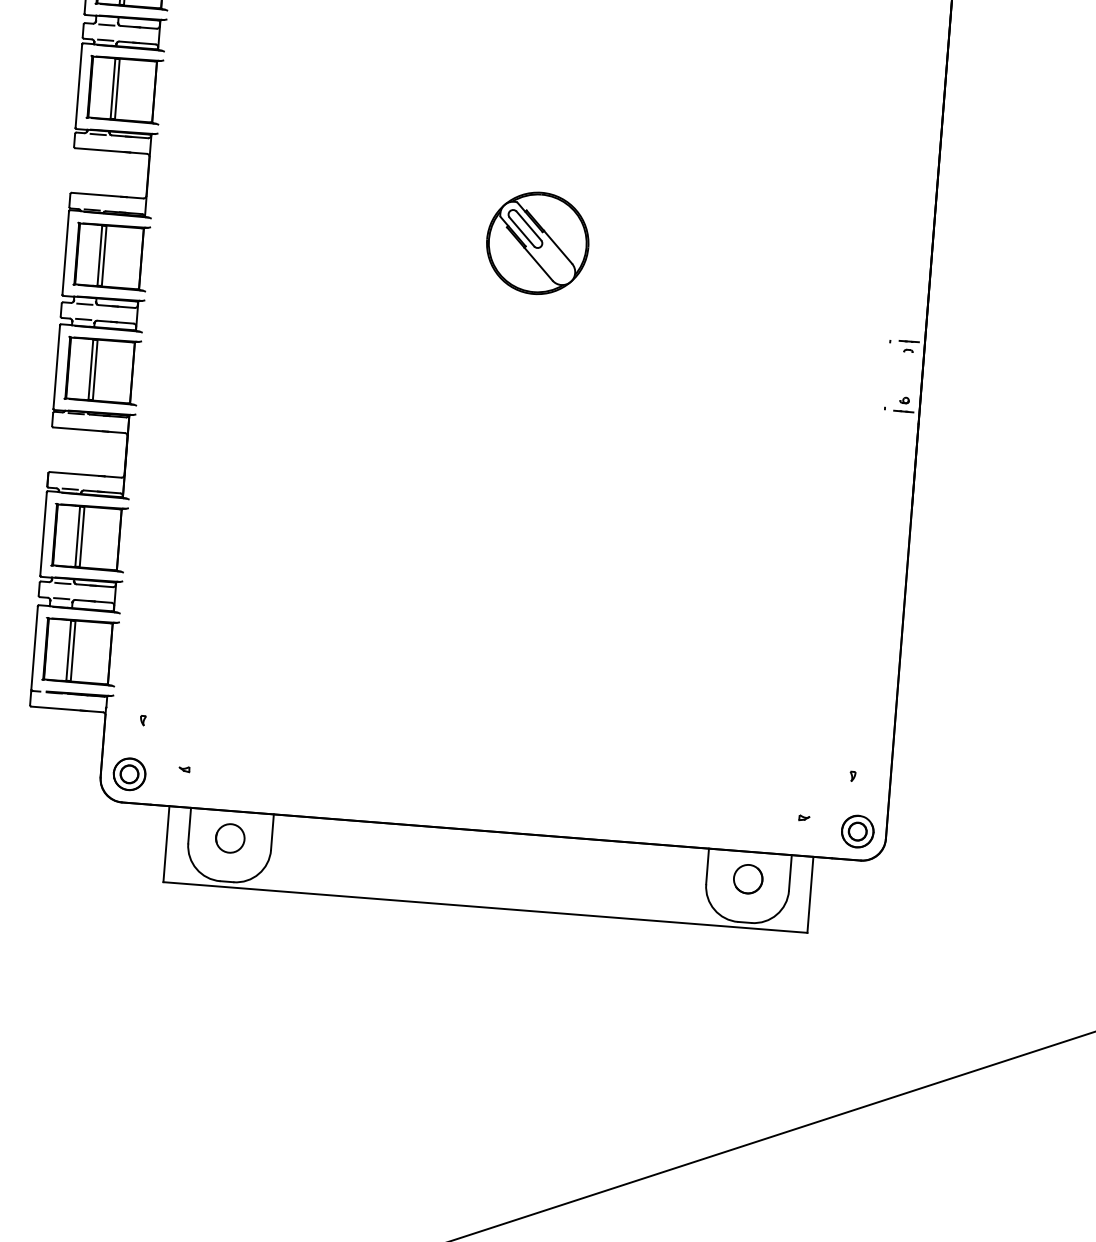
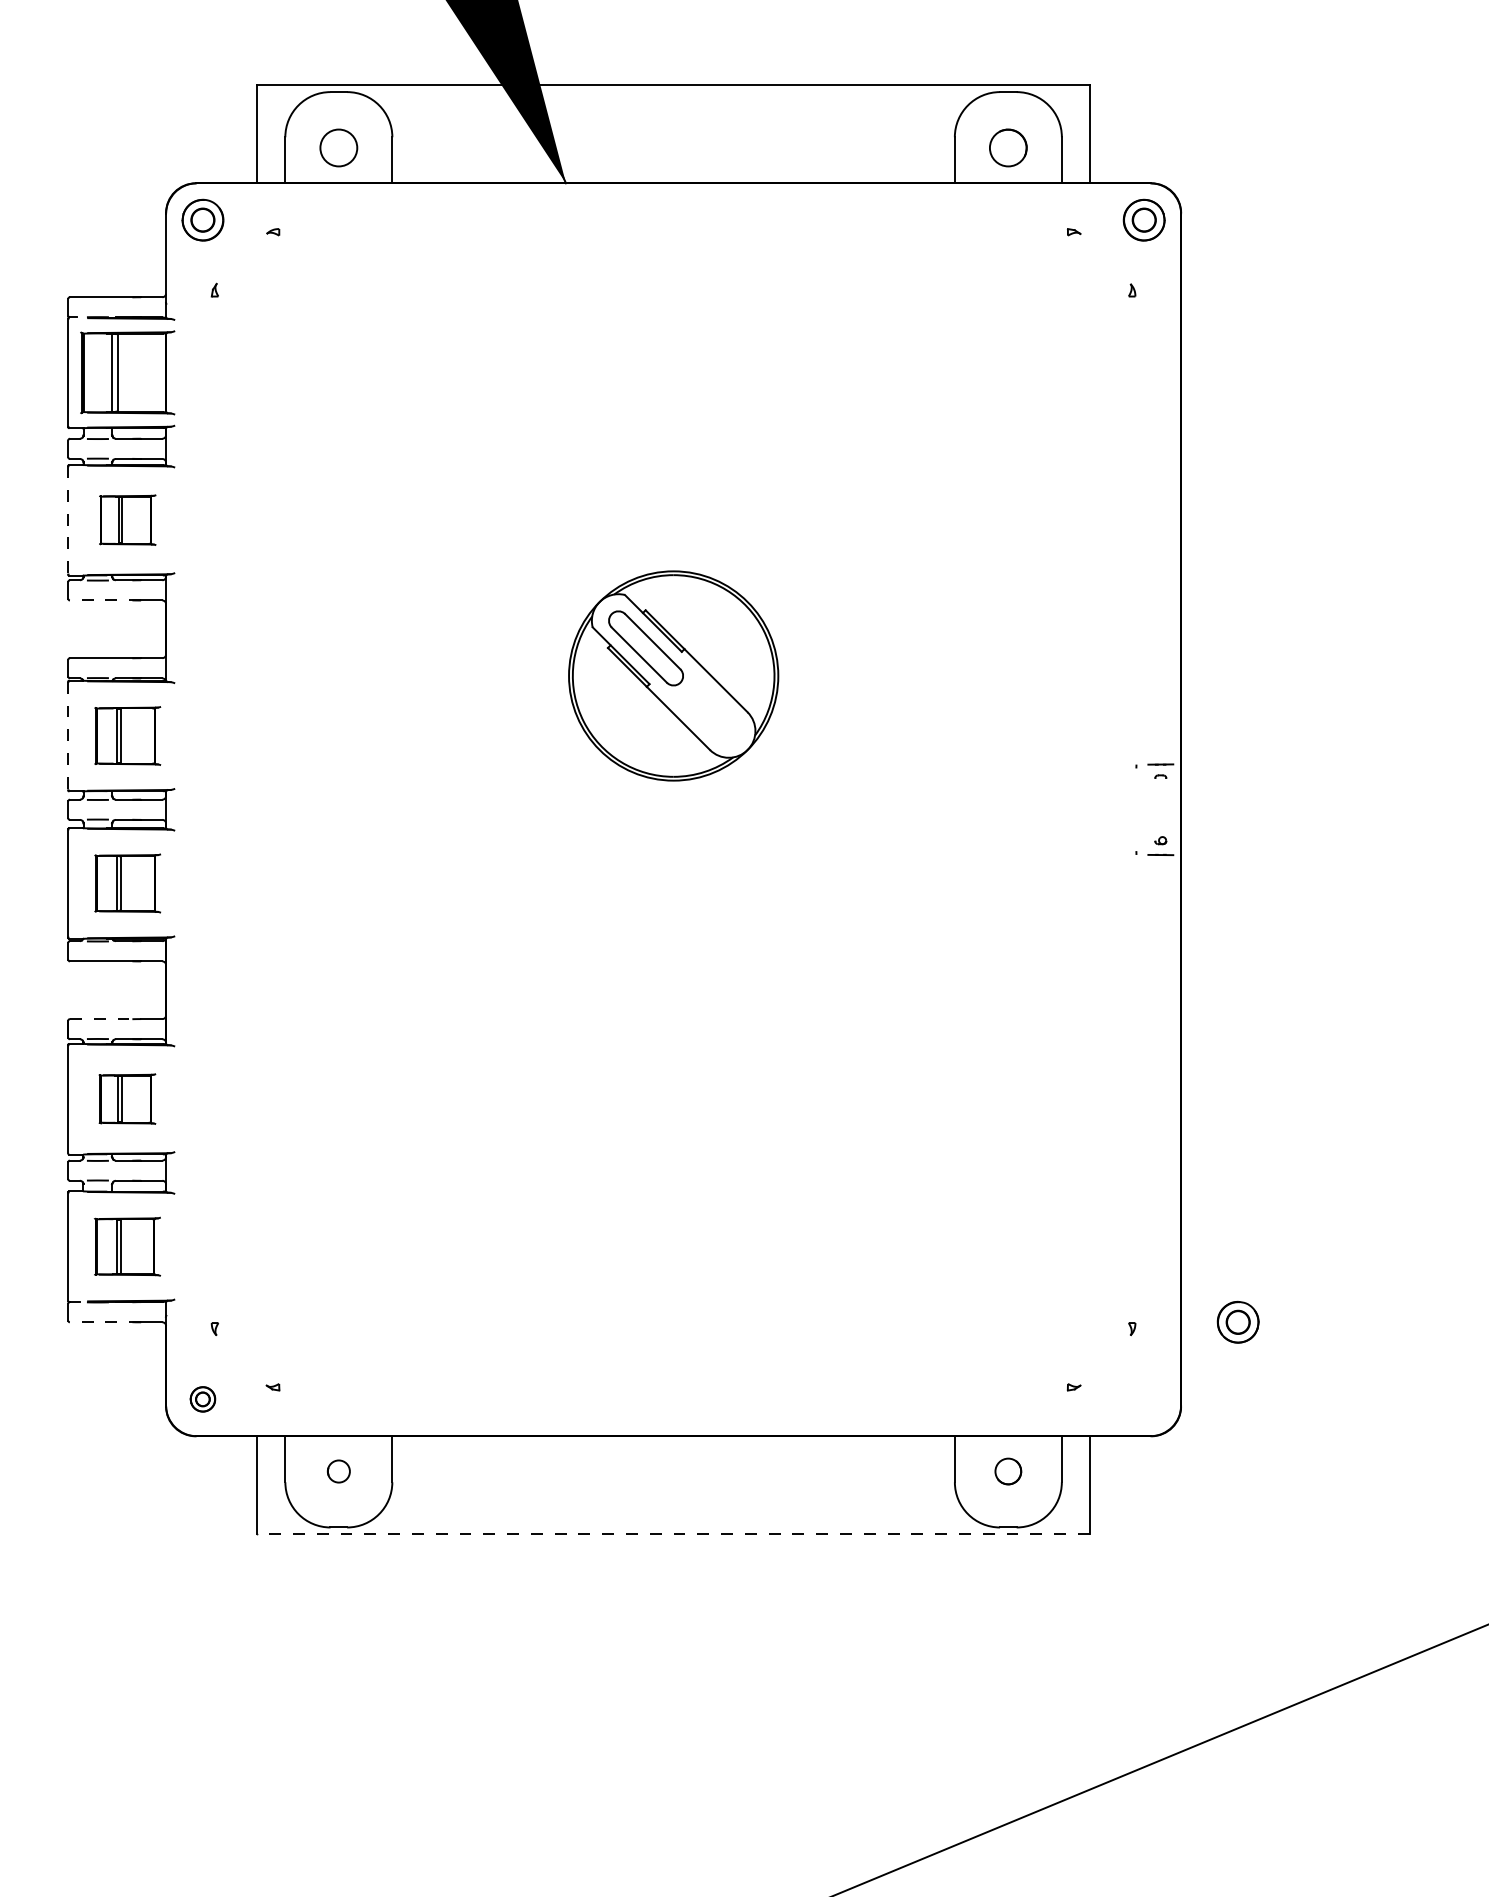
line: (79, 86) -> (68, 520), solid -> dashed
part: (124, 89) -> (127, 519), size x0.6
line: (102, 150) -> (105, 600), solid -> dashed
part: (537, 243) -> (673, 675), size x1.6
line: (65, 253) -> (68, 736), solid -> dashed
part: (111, 256) -> (127, 735), size x0.7
part: (102, 370) -> (127, 883), size x0.7
line: (77, 474) -> (105, 1019), solid -> dashed
part: (89, 537) -> (127, 1098), size x0.6
part: (80, 651) -> (127, 1246), size x0.7
line: (58, 708) -> (105, 1322), solid -> dashed
part: (129, 774) -> (202, 1399), size x0.6
part: (857, 830) -> (1237, 1321), moved
part: (230, 838) -> (338, 1471), size x0.6
circle: (748, 879) -> (1008, 1471), size x0.7
line: (485, 907) -> (673, 1534), solid -> dashed

